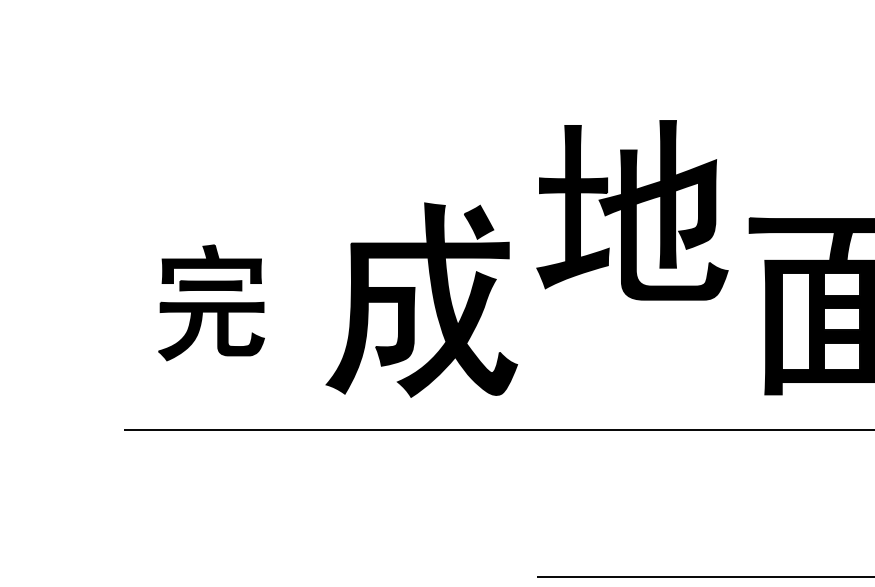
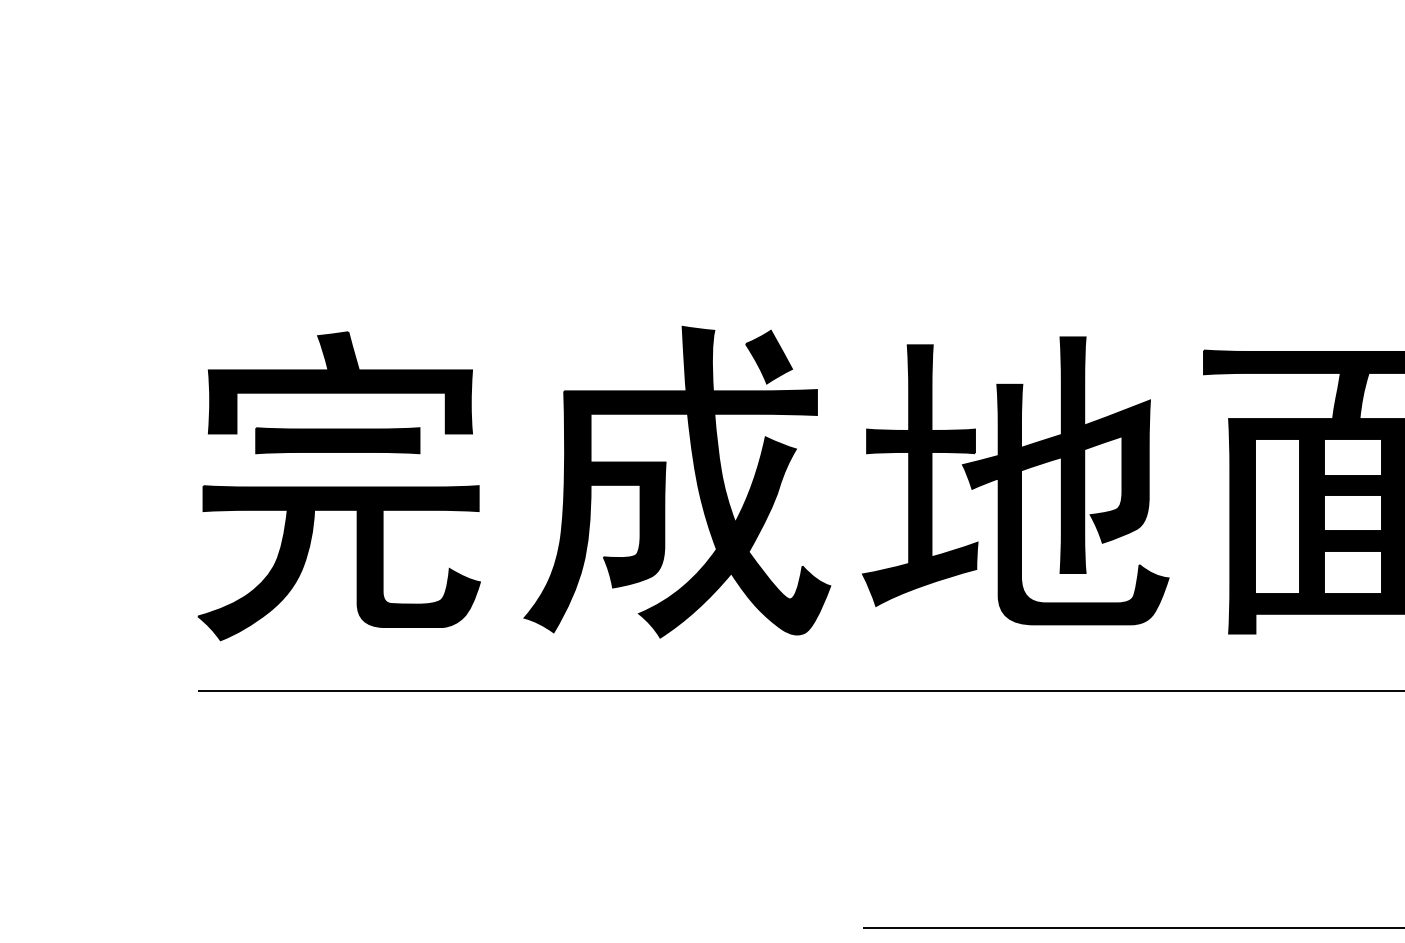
part: (632, 210) -> (1015, 481), moved
part: (211, 302) -> (339, 485), size x1.67

